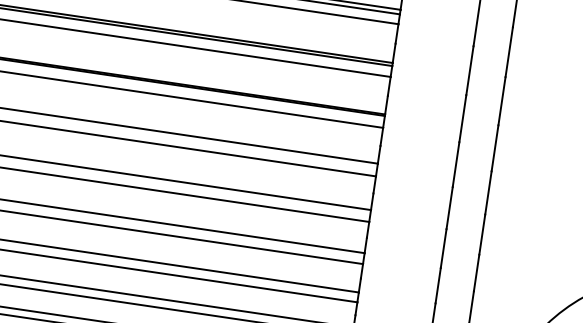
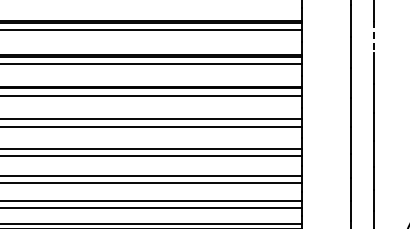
line: (509, 52) -> (374, 37), solid -> dashed

